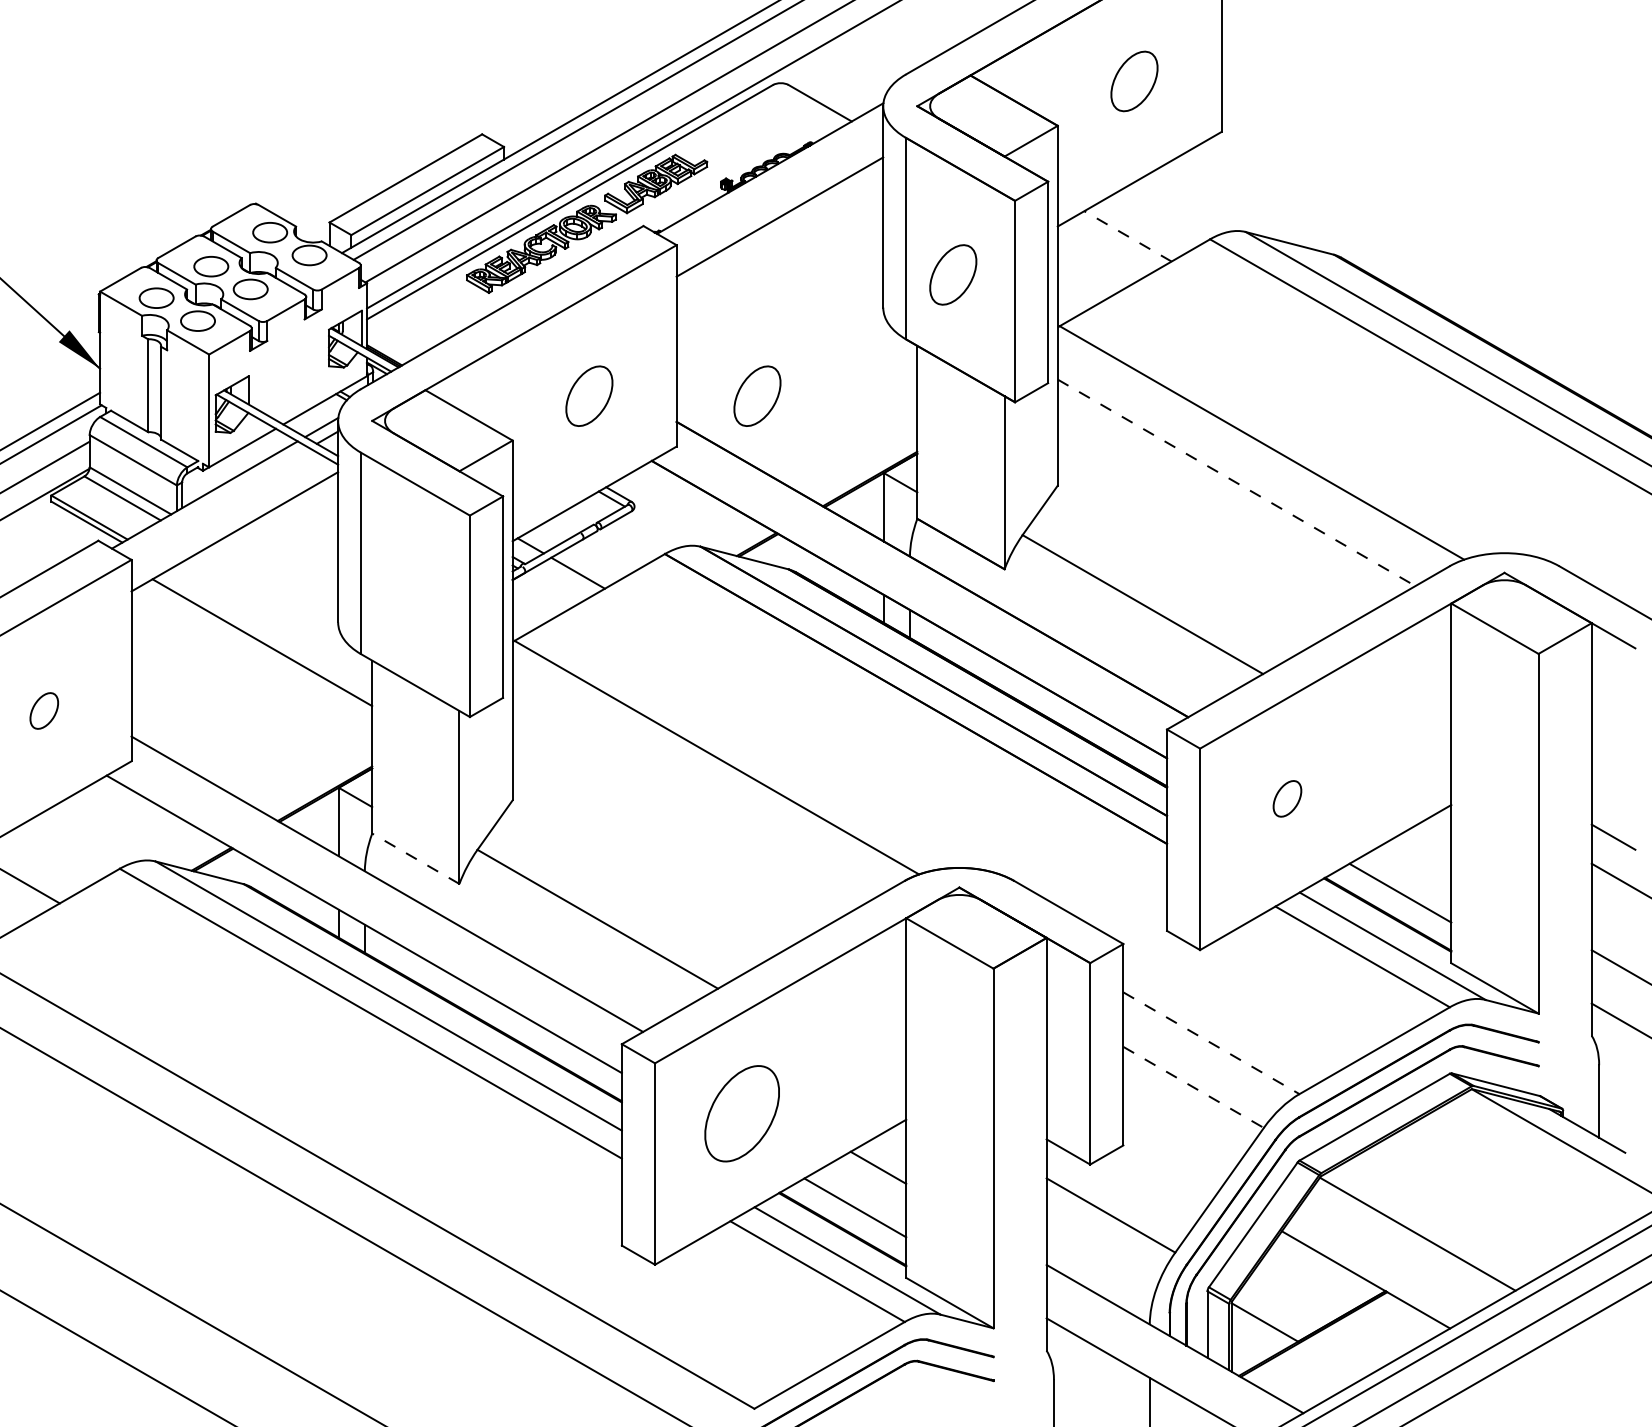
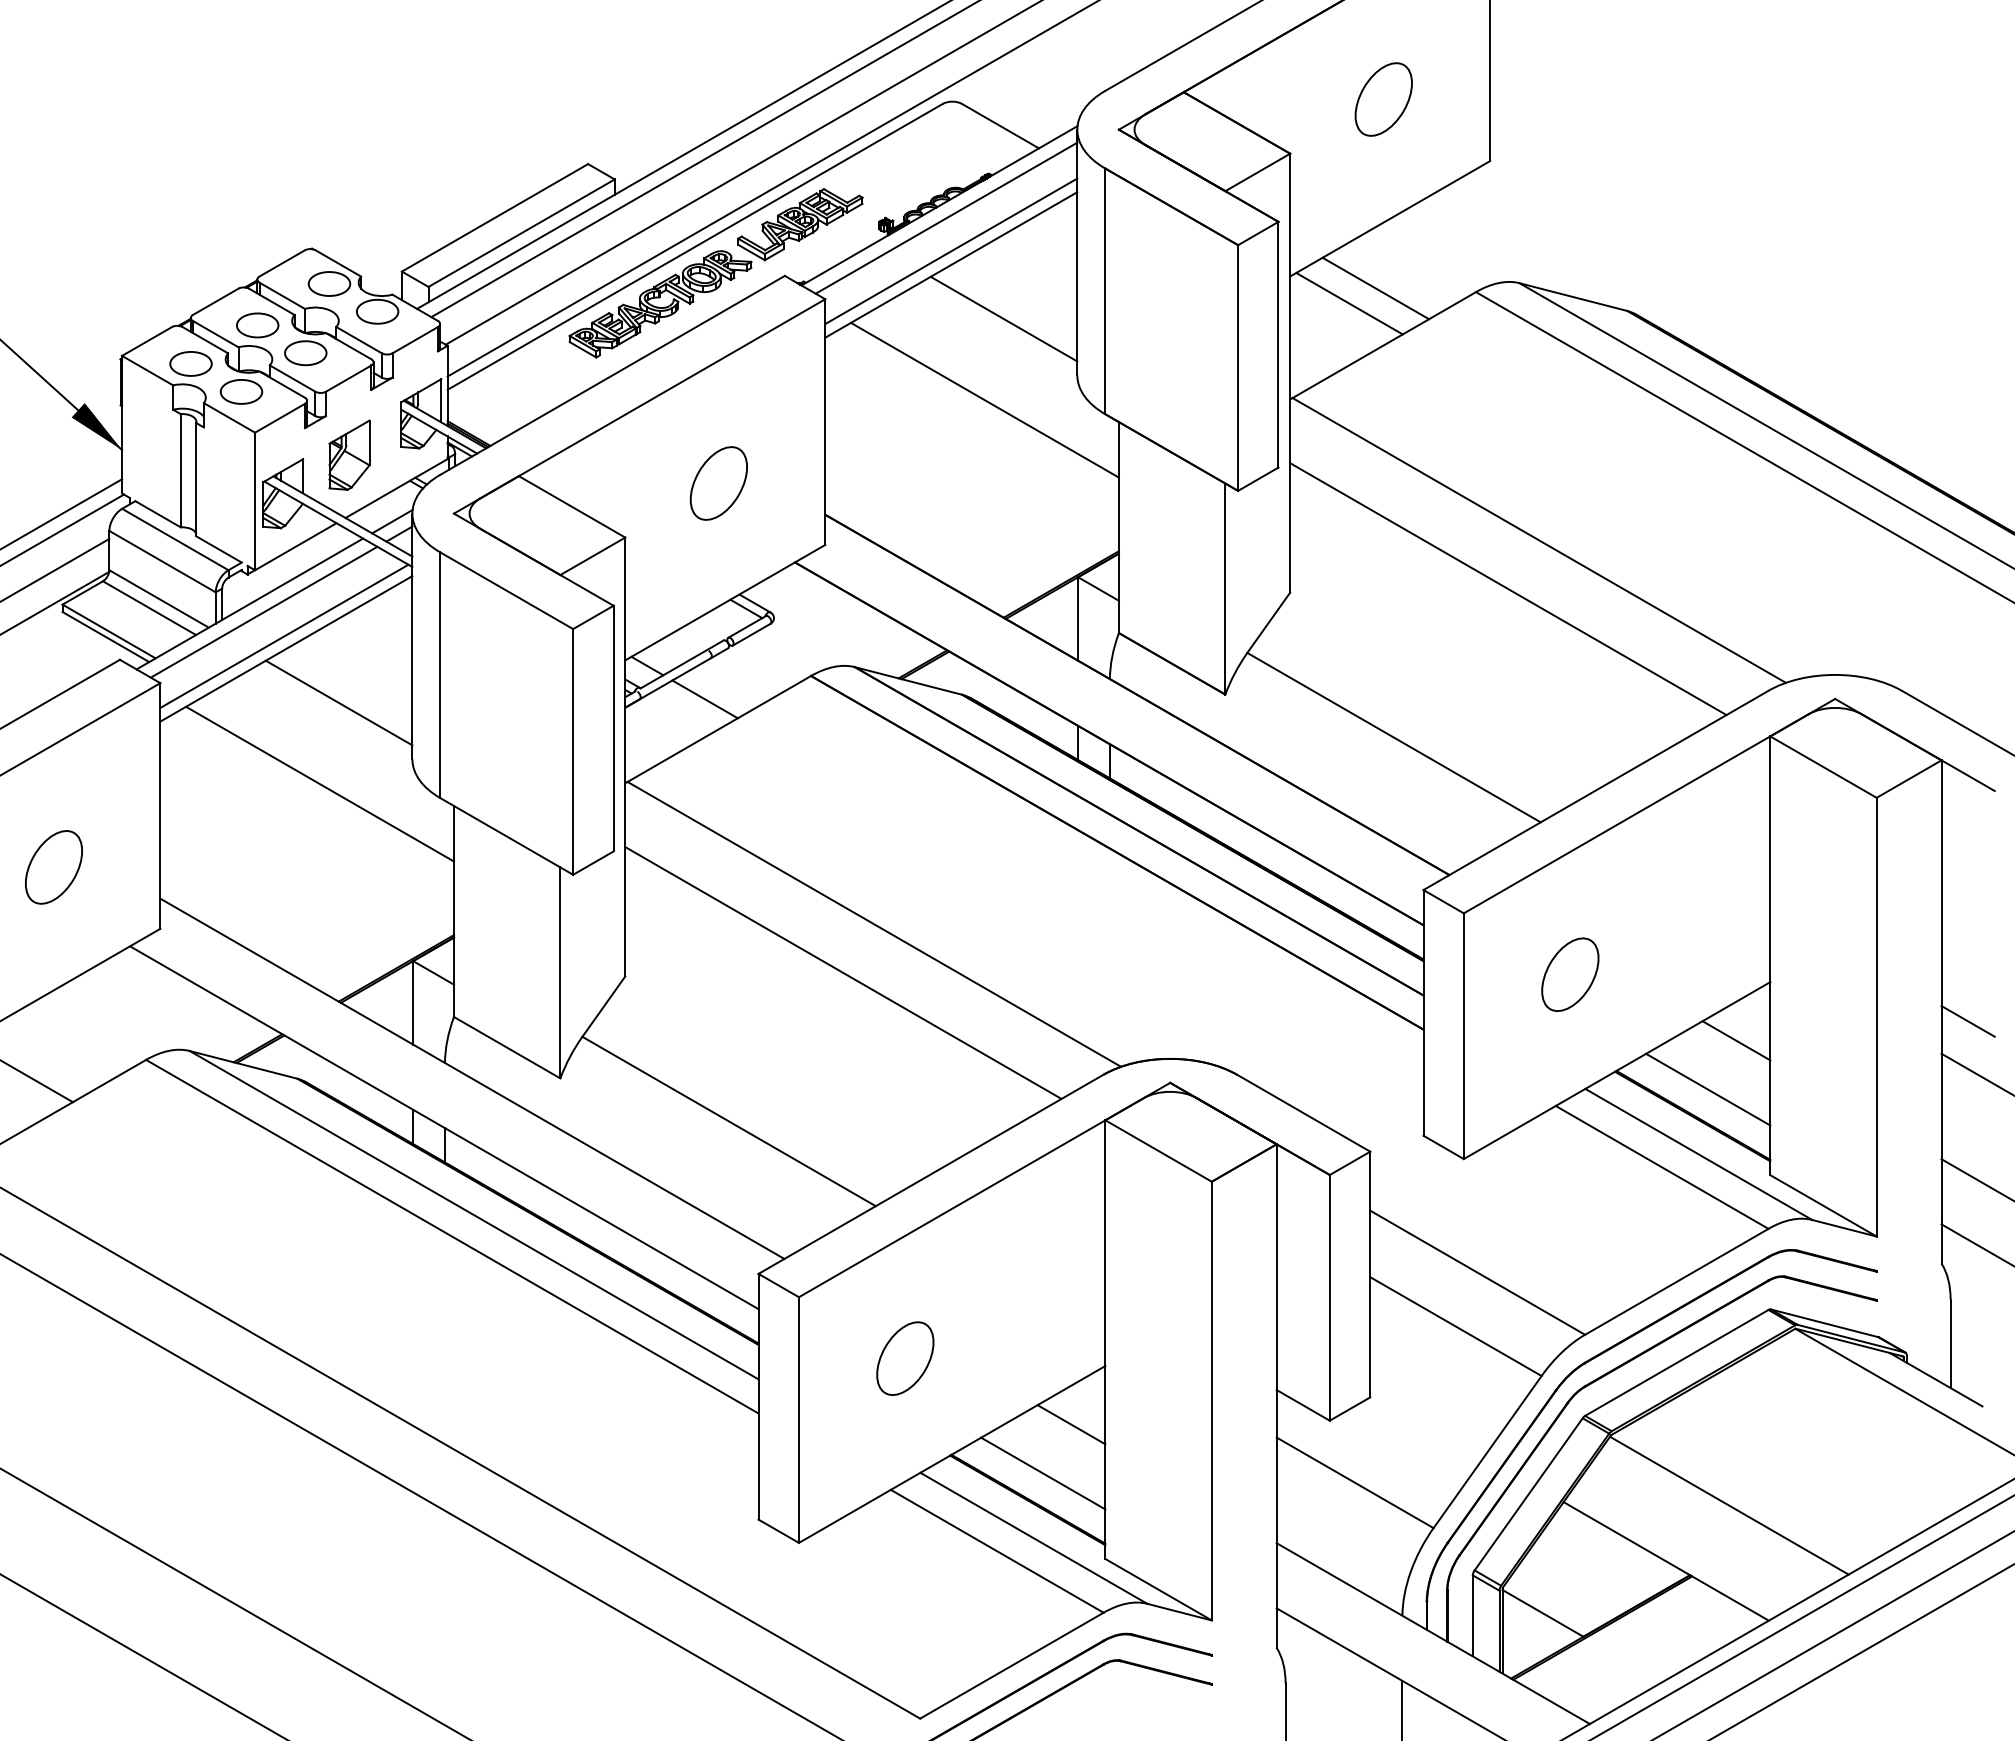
line: (775, 178) -> (946, 217), added
line: (780, 206) -> (951, 251), added
line: (1127, 236) -> (1375, 288), dashed -> solid
line: (1106, 248) -> (1349, 303), added
line: (822, 260) -> (1003, 318), added
part: (953, 274) -> (1162, 335), removed
line: (807, 327) -> (984, 399), added
part: (286, 372) -> (349, 454), added
part: (757, 396) -> (923, 483), removed
line: (1236, 483) -> (1508, 589), dashed -> solid
line: (216, 501) -> (263, 611), added
line: (233, 520) -> (284, 635), added
line: (277, 575) -> (338, 702), added
part: (43, 711) -> (53, 867), size x1.67
line: (691, 797) -> (843, 972), added
part: (1287, 798) -> (1570, 974), size x1.67
line: (1423, 852) -> (1736, 1040), added
line: (415, 858) -> (506, 1047), dashed -> solid
line: (1212, 1043) -> (1478, 1272), dashed -> solid
line: (1193, 1087) -> (1455, 1326), dashed -> solid
part: (742, 1113) -> (905, 1358), size x0.62

